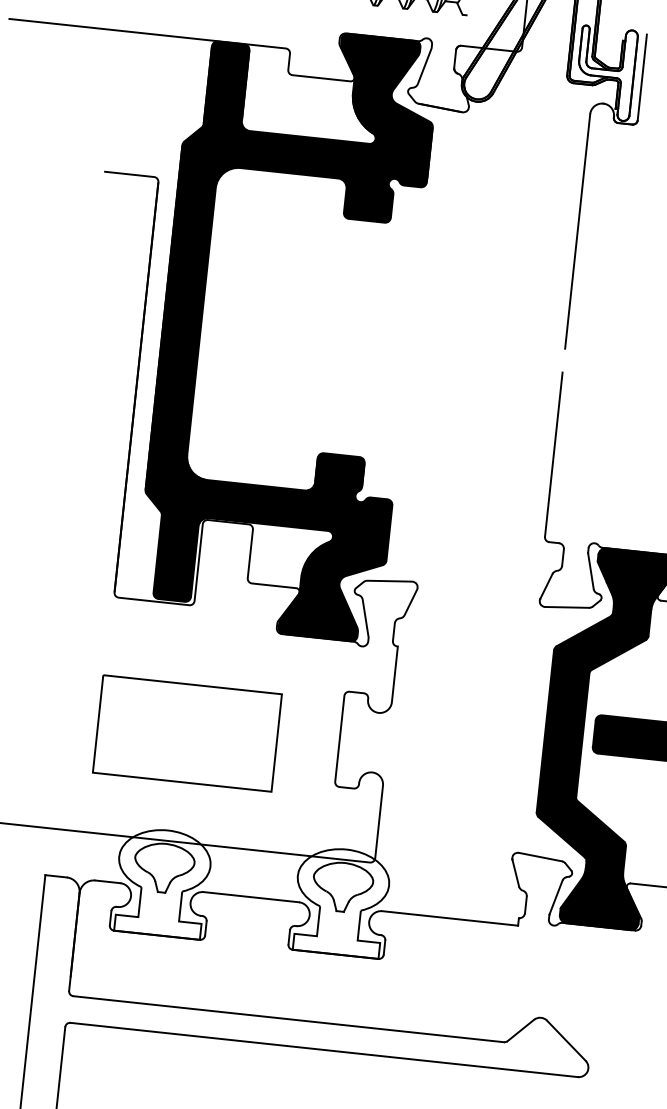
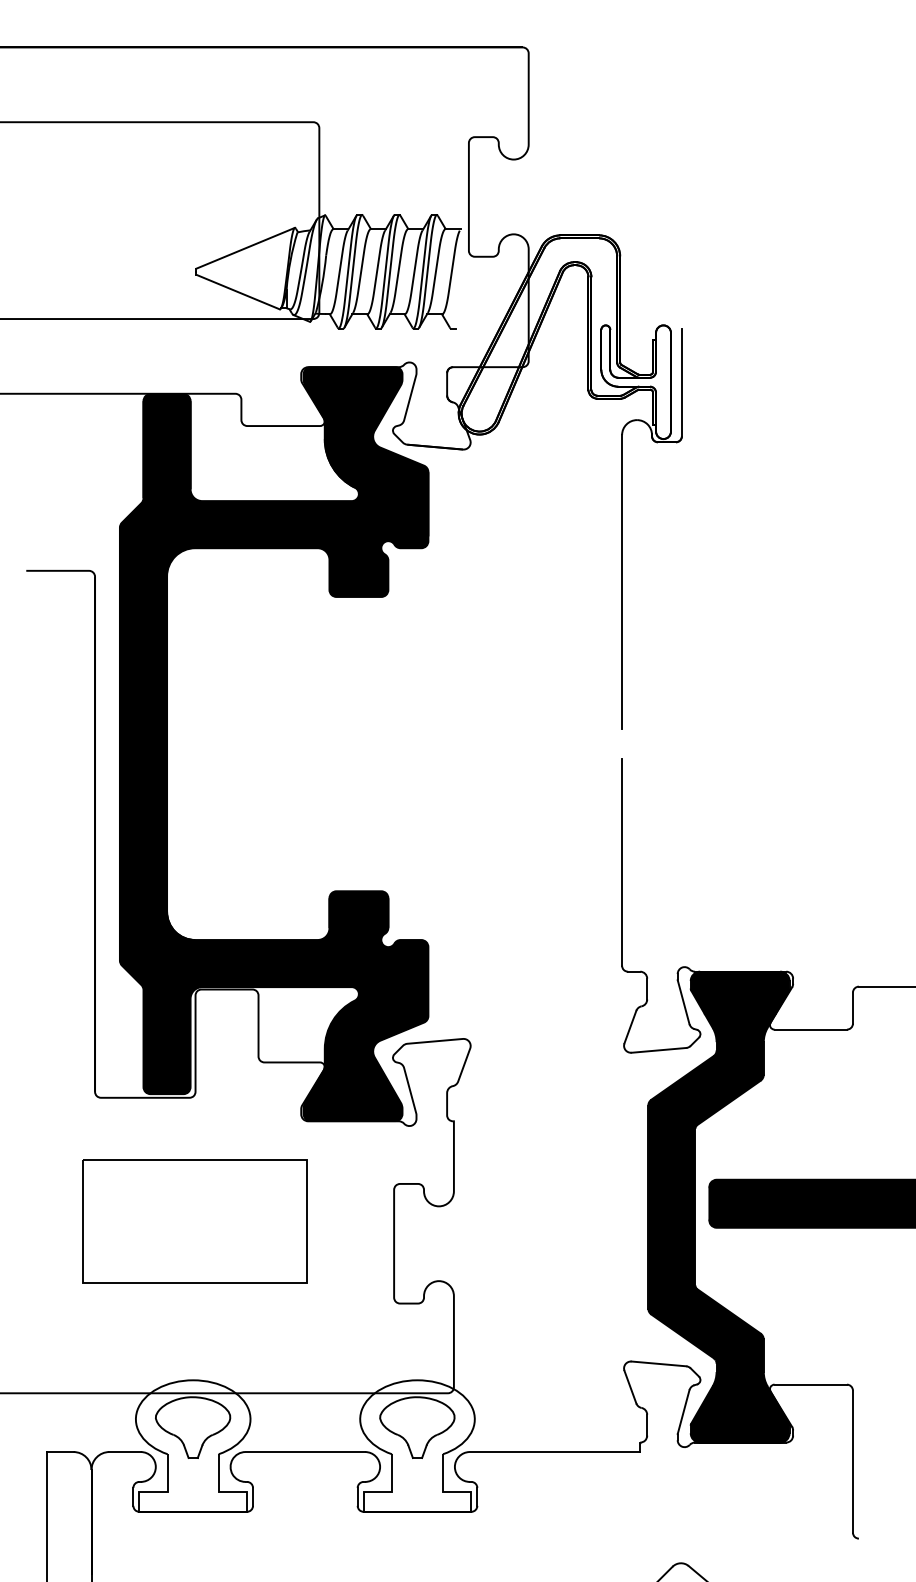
part: (186, 733) -> (194, 1221), moved

